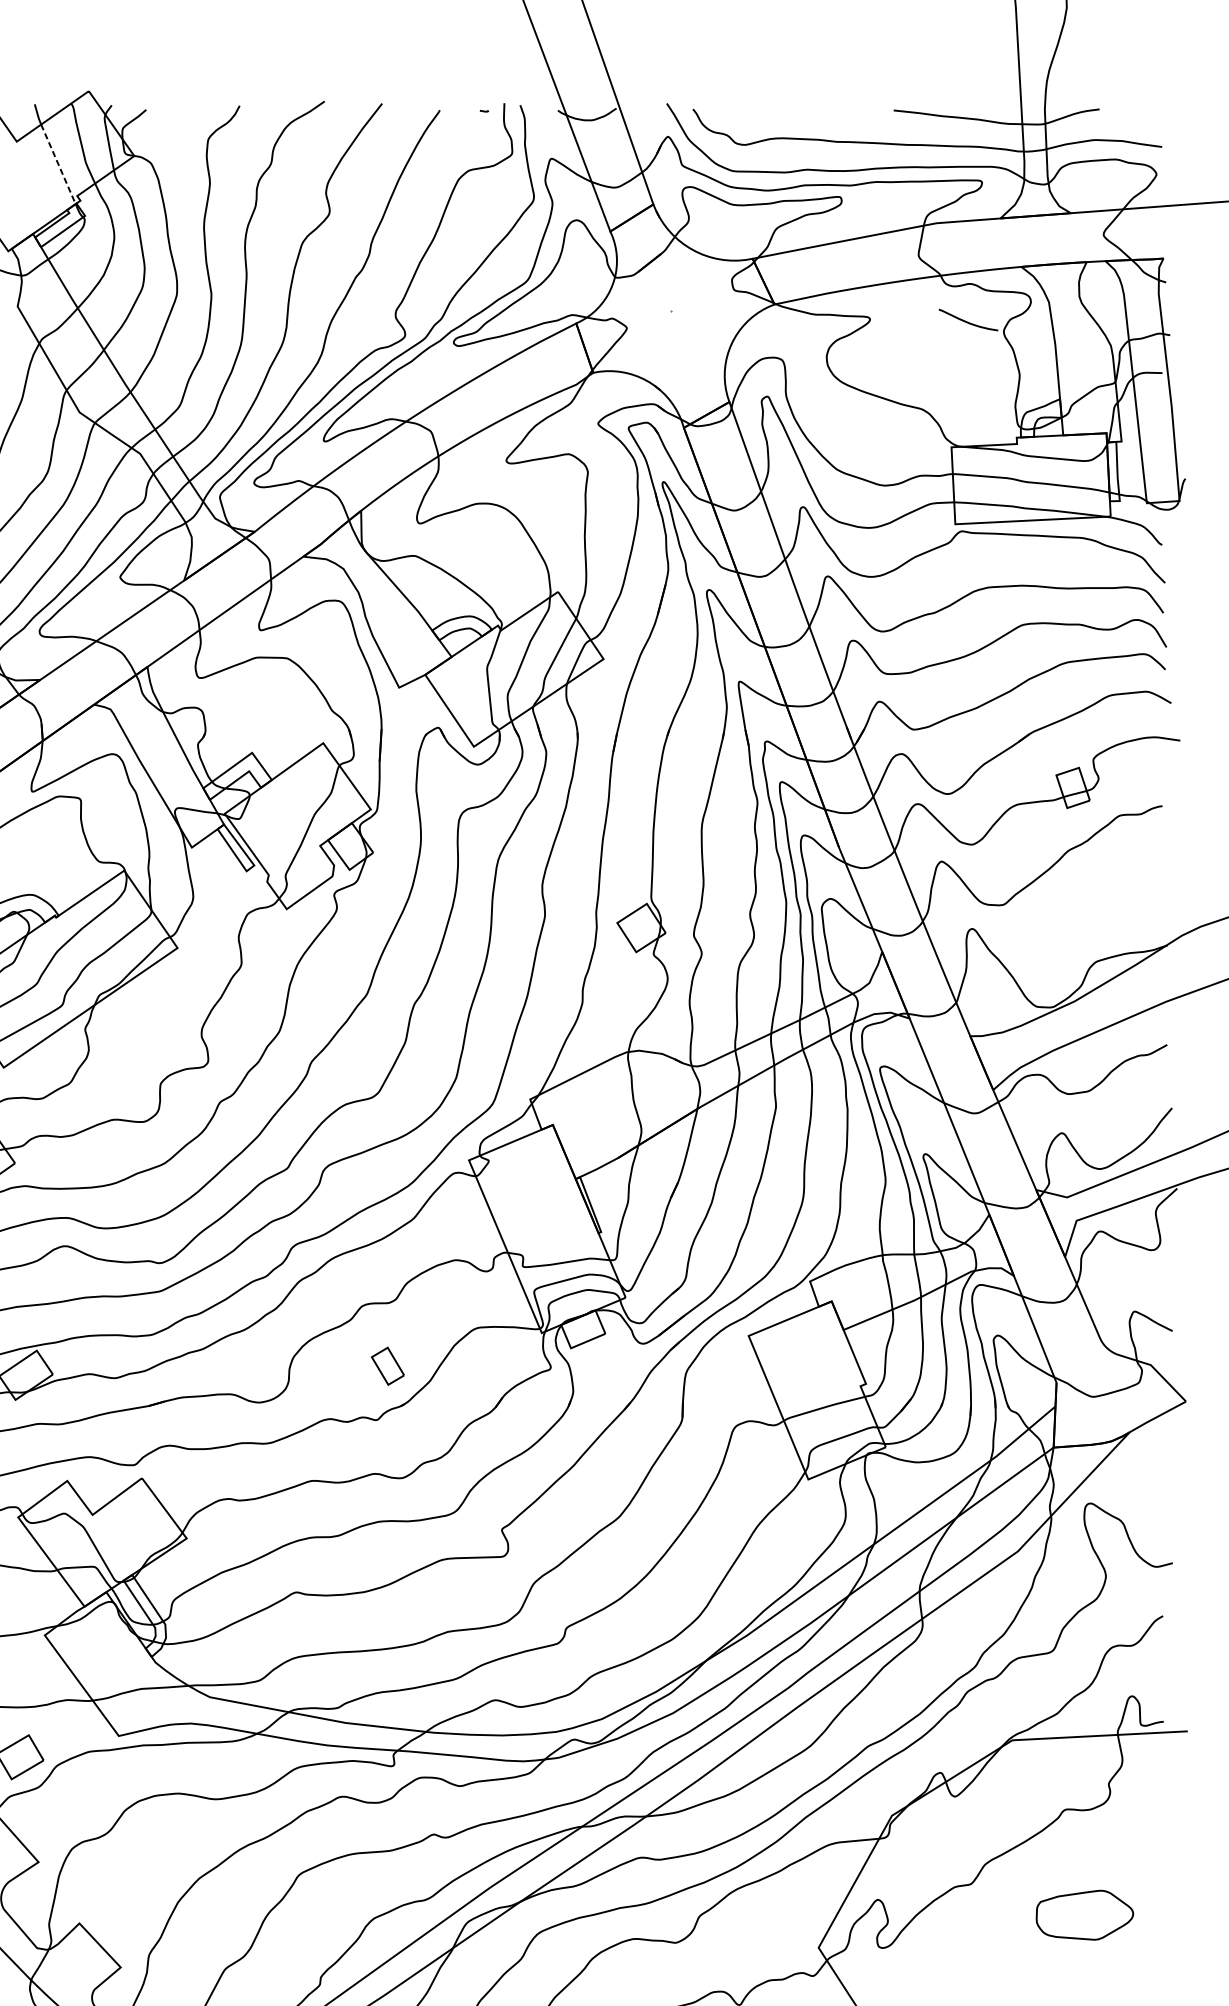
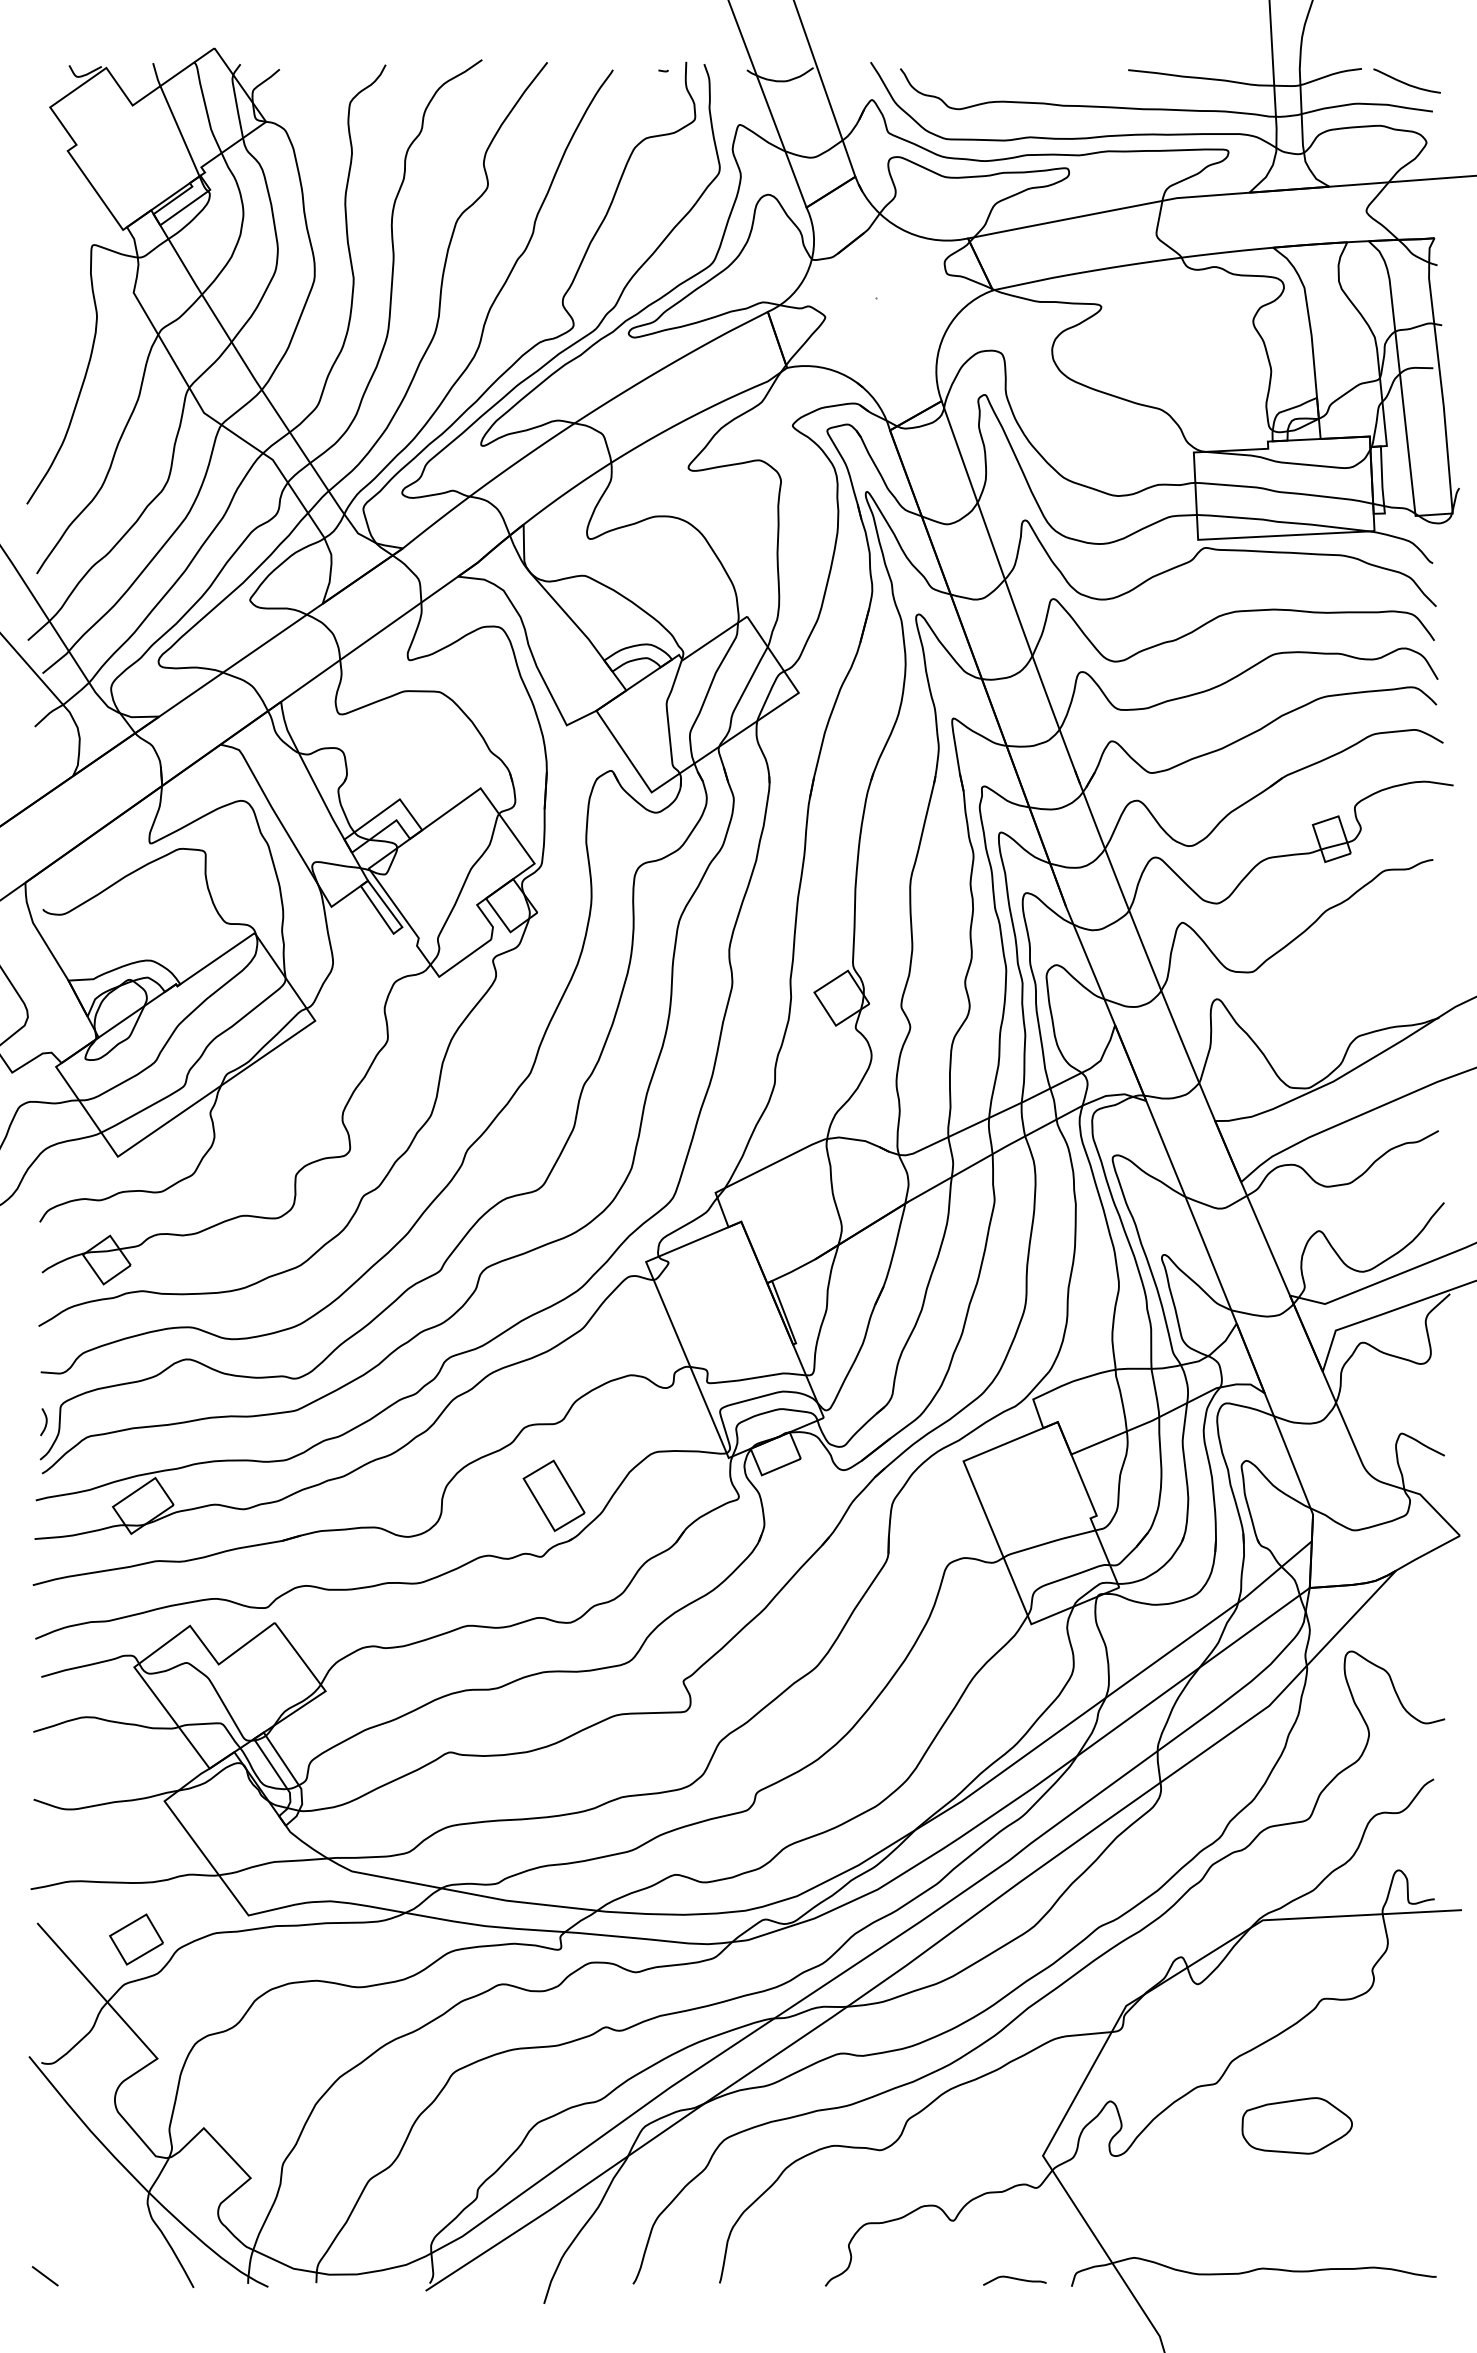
line: (58, 164) -> (180, 131), dashed -> solid
curve: (967, 321) -> (1405, 82), moved
part: (387, 1366) -> (553, 1495), size x1.67
part: (1084, 1914) -> (1296, 2125), moved

